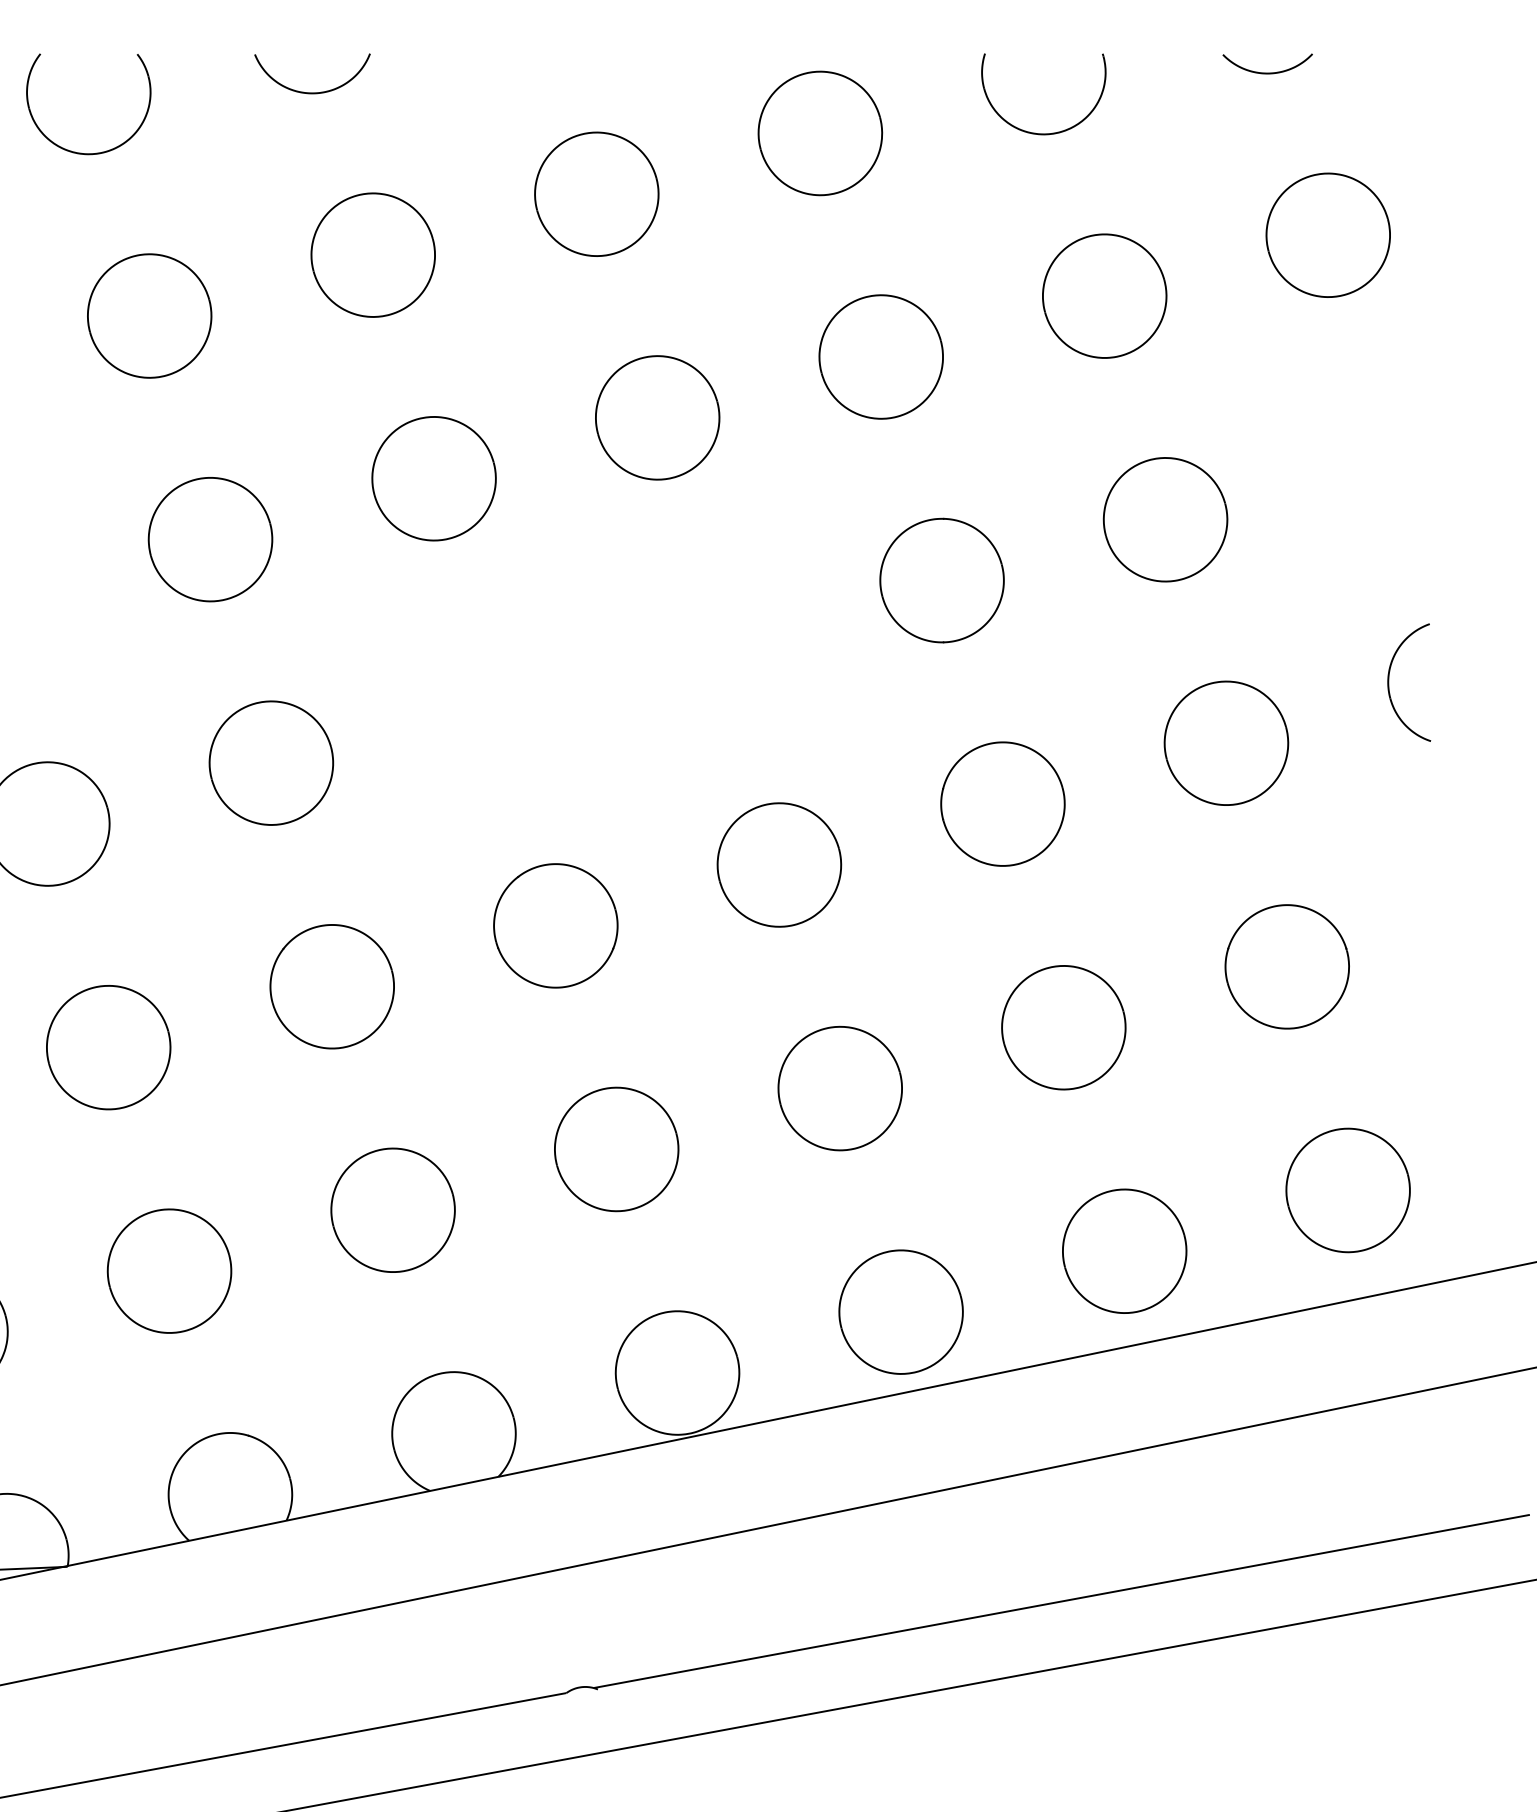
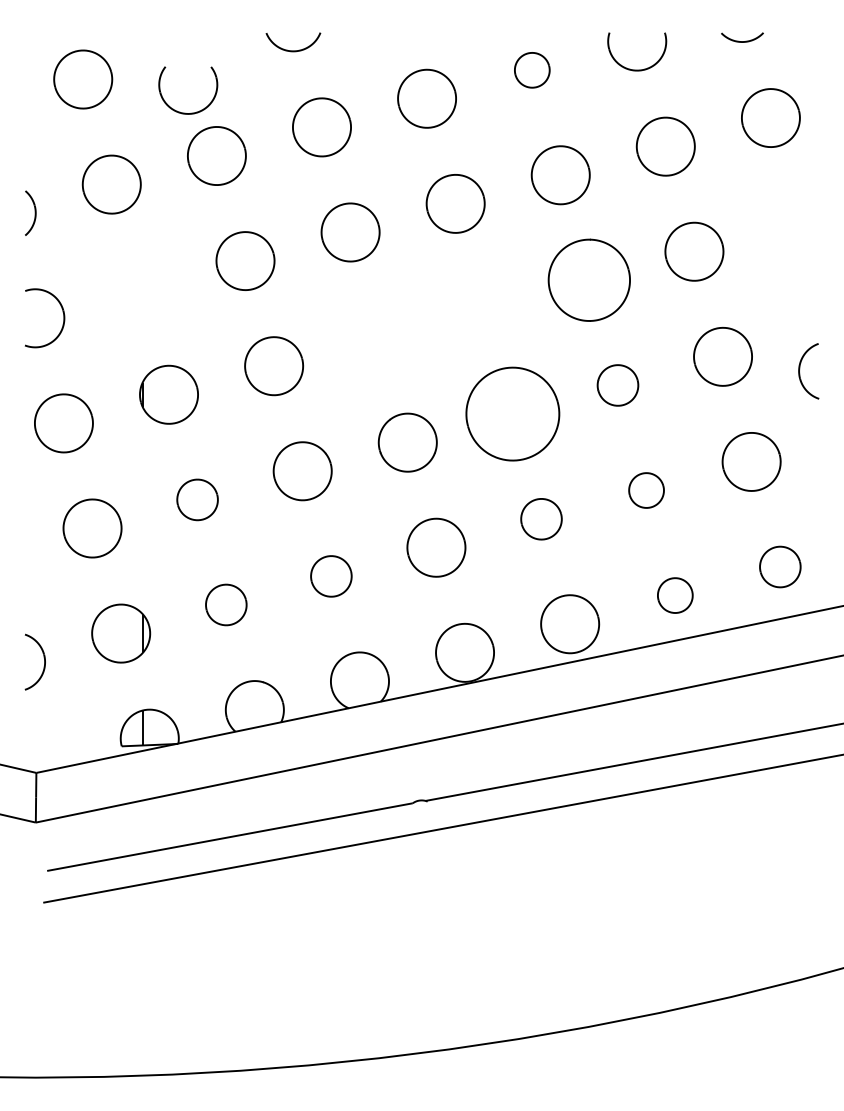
part: (821, 134) -> (532, 70), size x0.6
part: (82, 151) -> (185, 112), moved
part: (942, 580) -> (589, 280), size x1.4
part: (1391, 678) -> (800, 369), moved
part: (1001, 804) -> (617, 385), size x0.7
part: (778, 863) -> (512, 413), size x1.6
part: (1063, 1027) -> (646, 490), size x0.6
part: (108, 1046) -> (197, 499), size x0.7
part: (840, 1089) -> (541, 519), size x0.7
part: (1348, 1189) -> (780, 566), size x0.7
part: (393, 1210) -> (331, 576), size x0.7
part: (1125, 1251) -> (675, 595), size x0.6
part: (170, 1270) -> (226, 604), size x0.7

